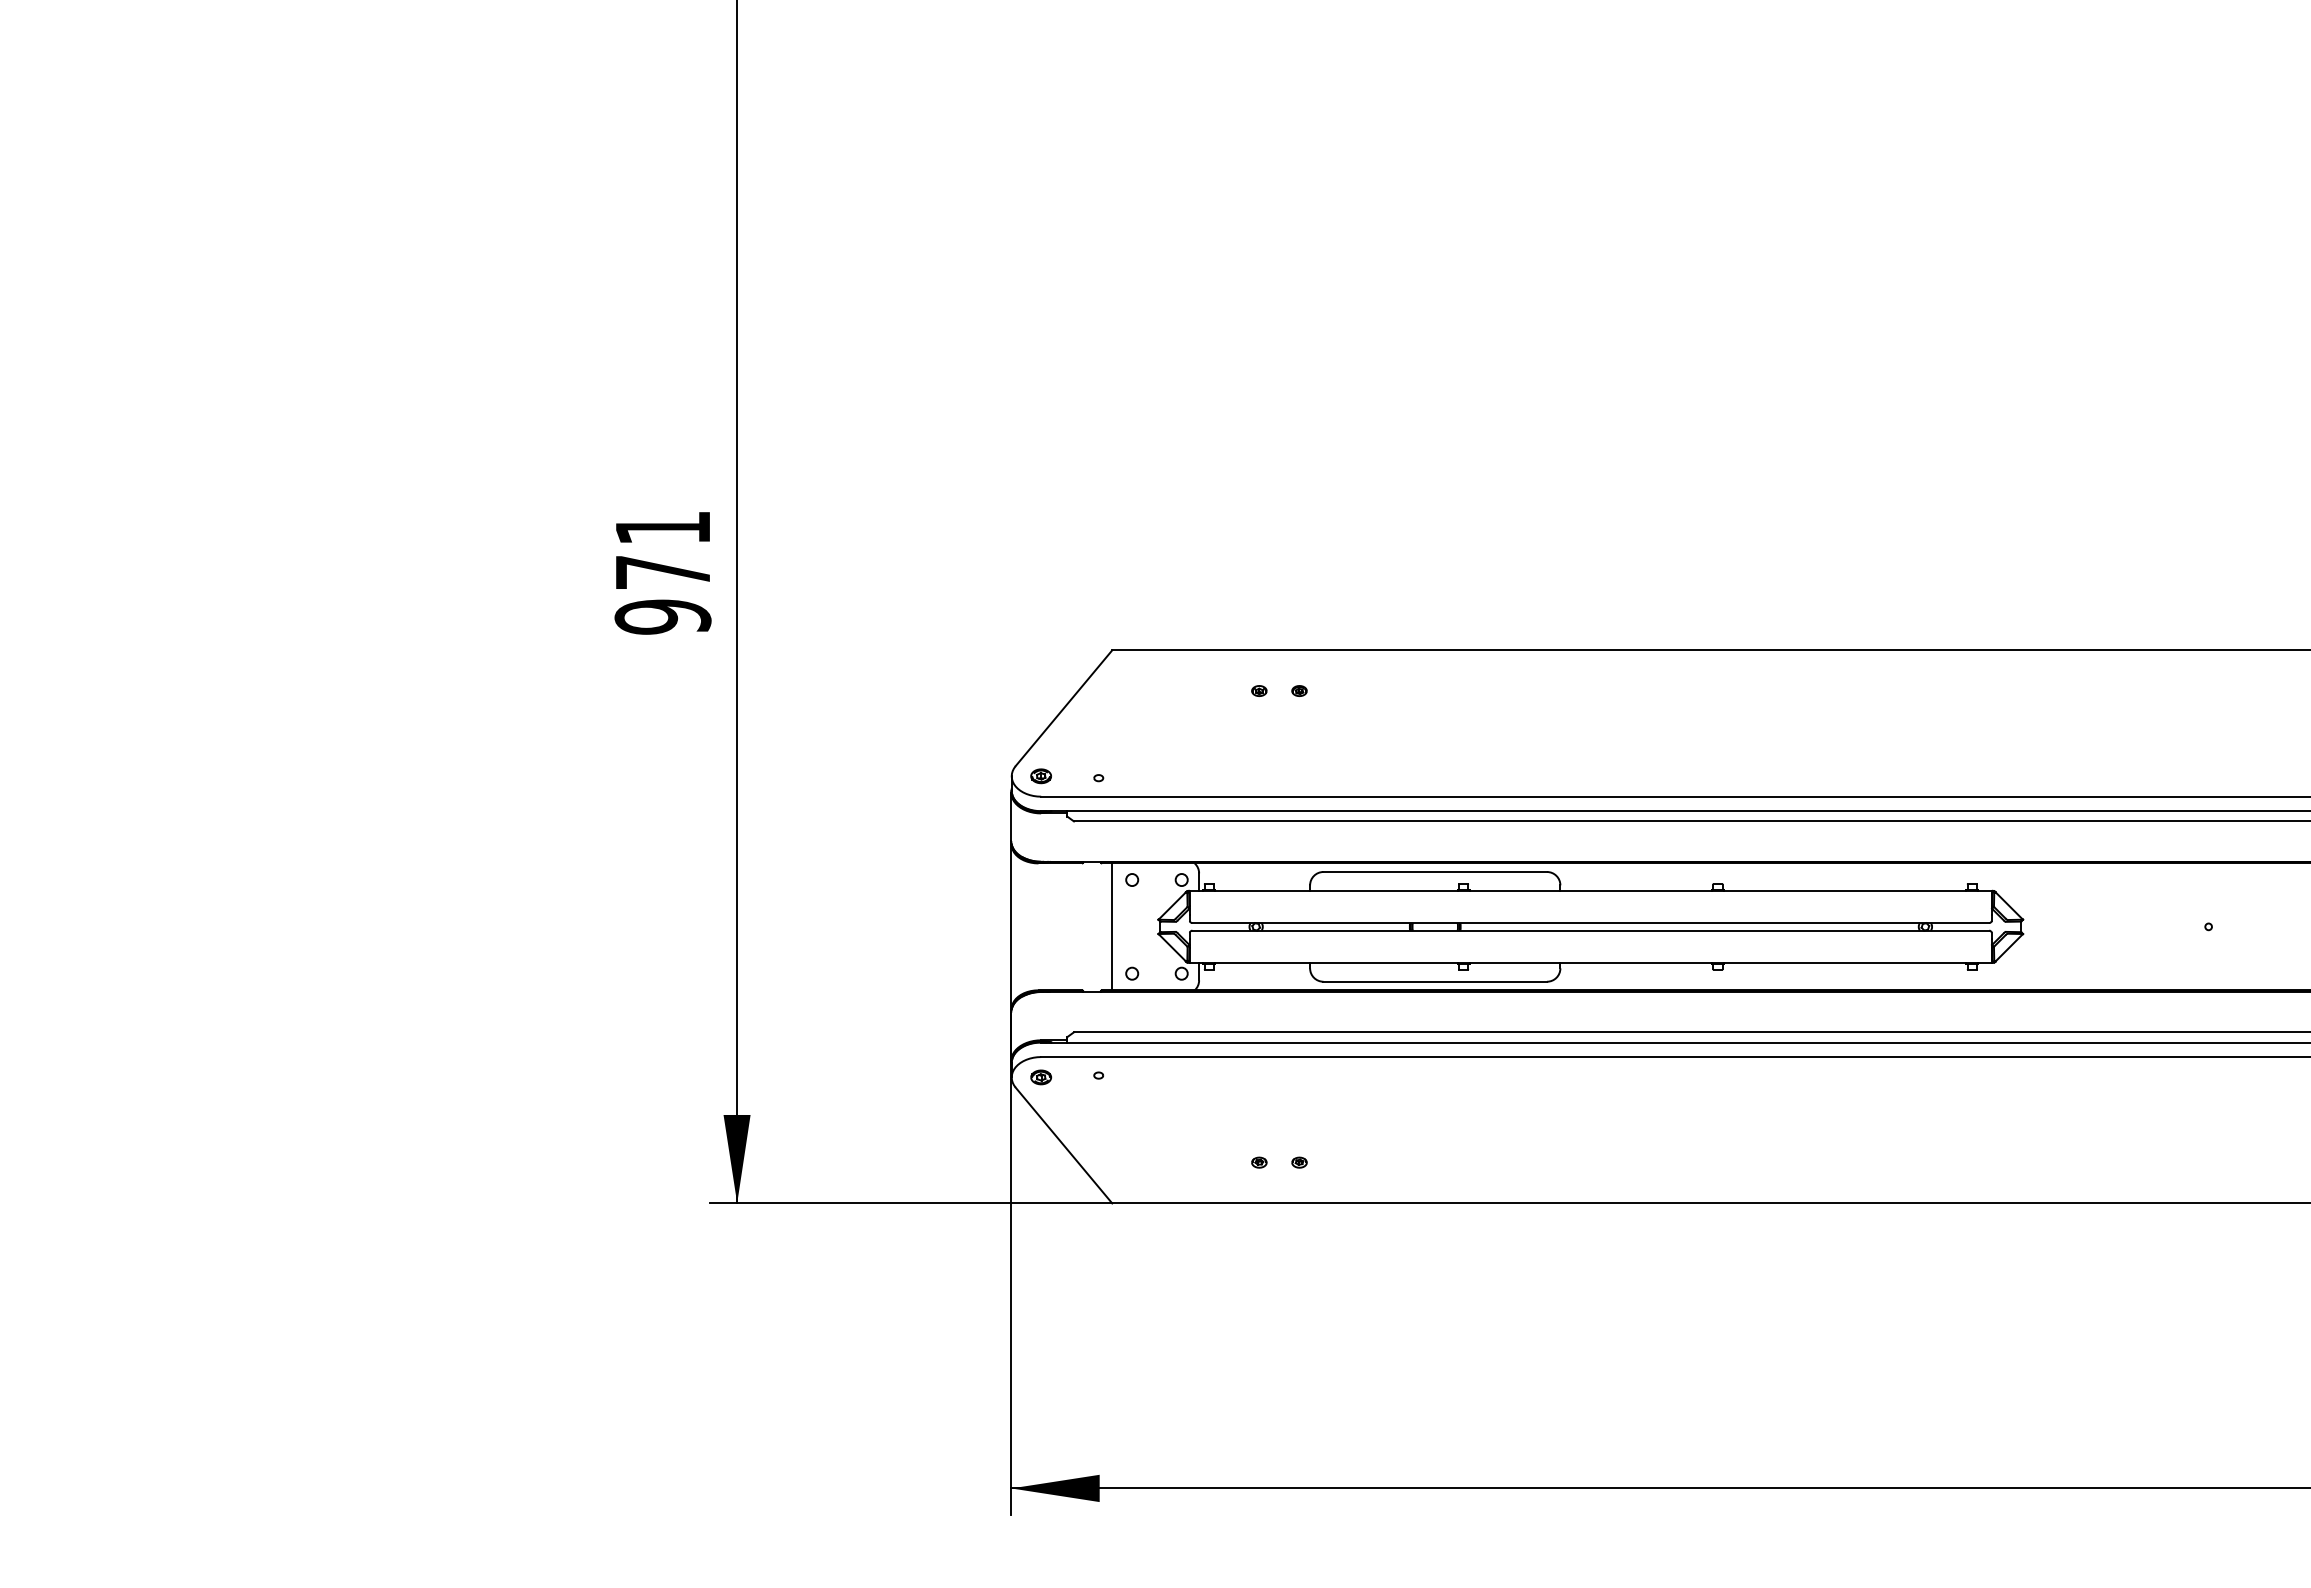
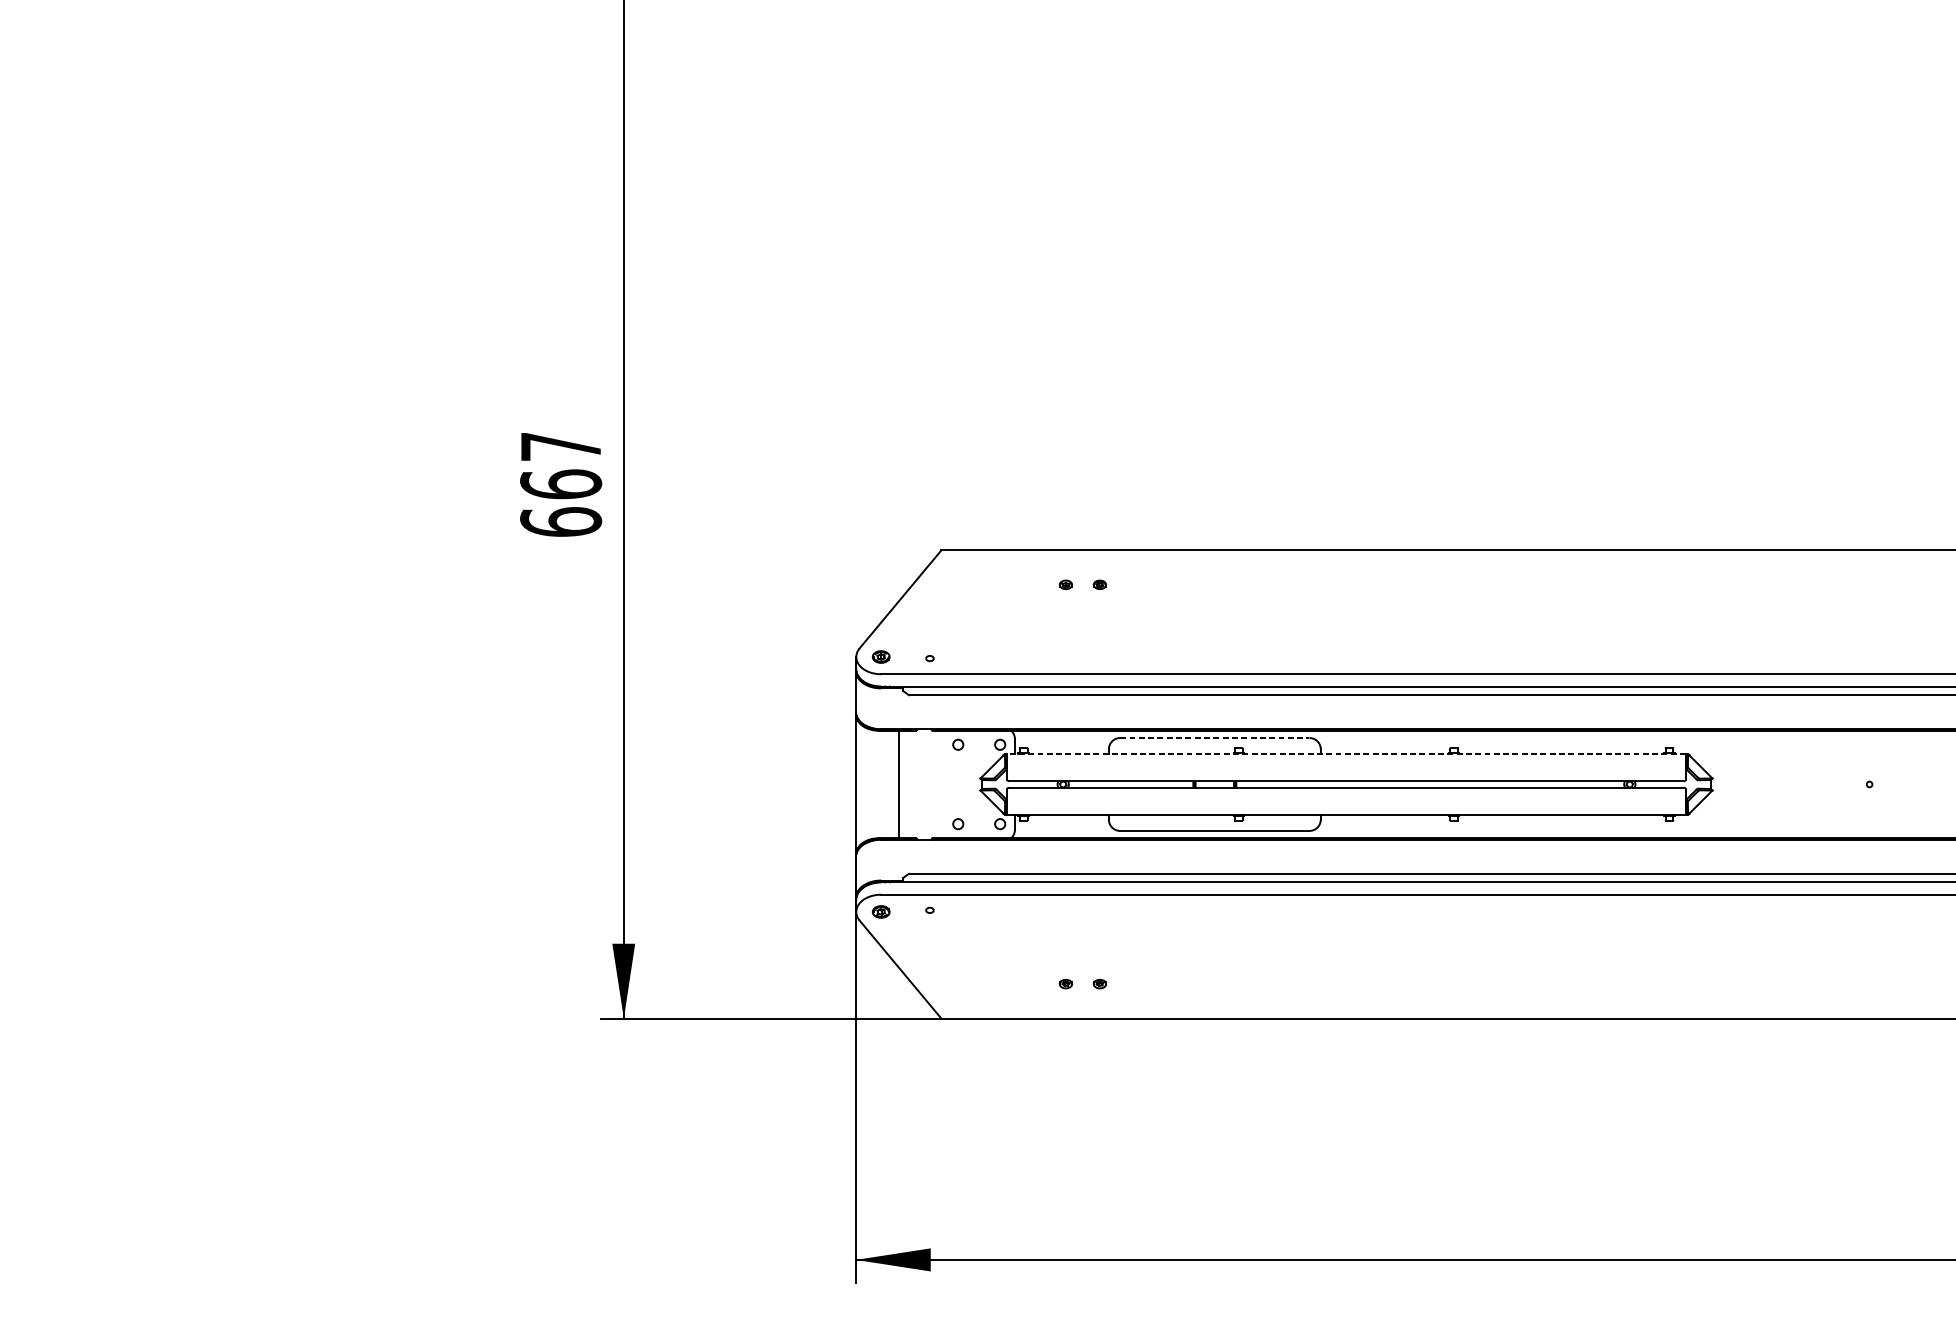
text: (662, 572) -> (560, 484), 971 -> 667
line: (1435, 871) -> (1215, 737), solid -> dashed
line: (1590, 890) -> (1346, 753), solid -> dashed
line: (1112, 926) -> (899, 784), moved

